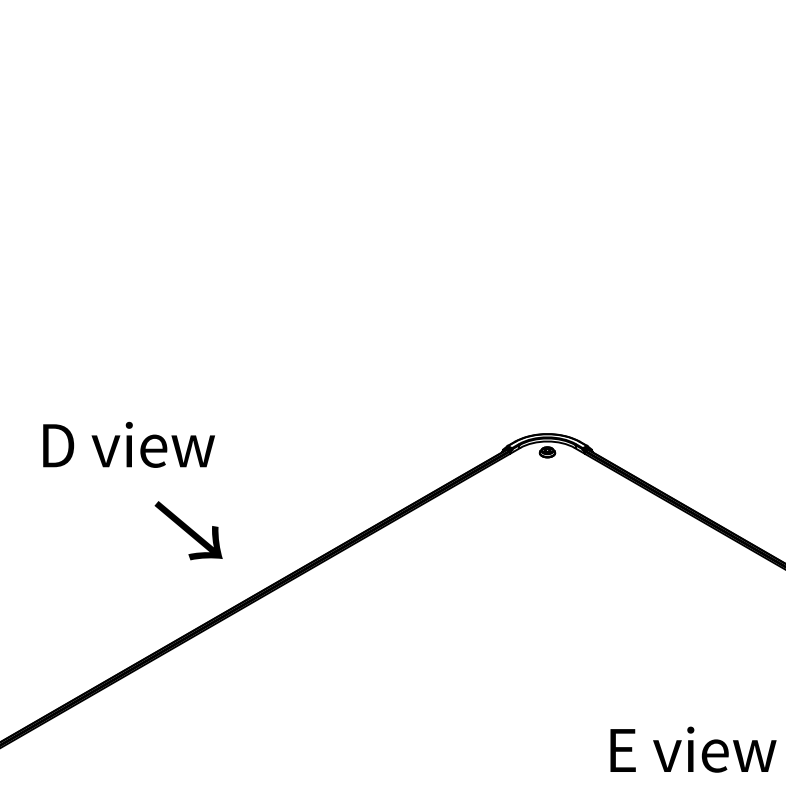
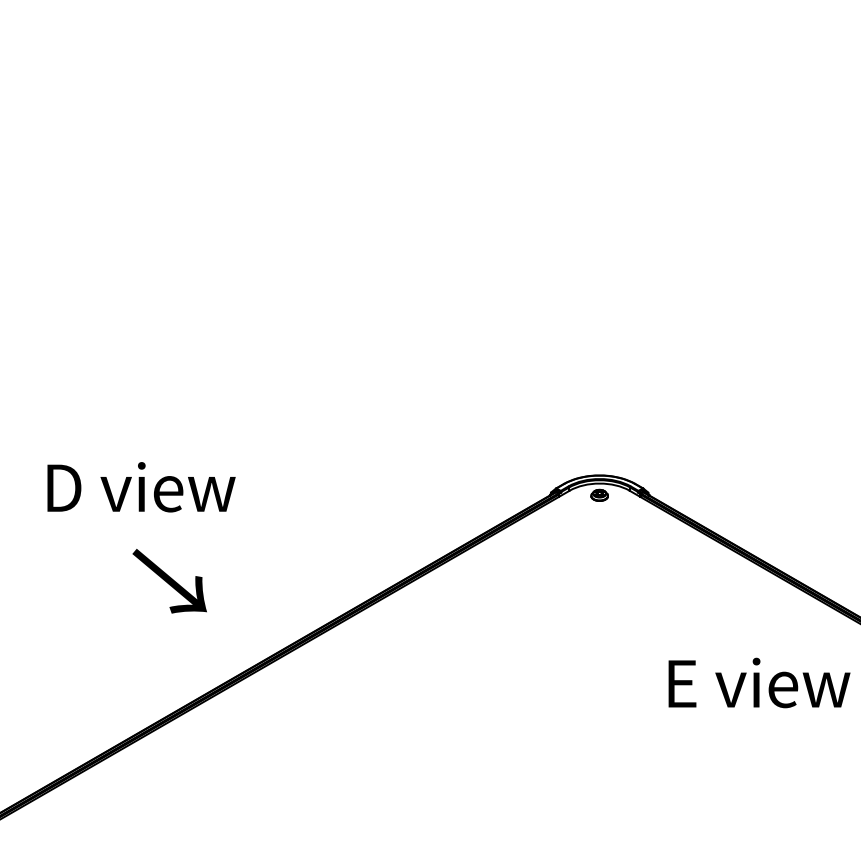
text: (188, 530) -> (169, 581), moved
text: (693, 749) -> (759, 682), moved

